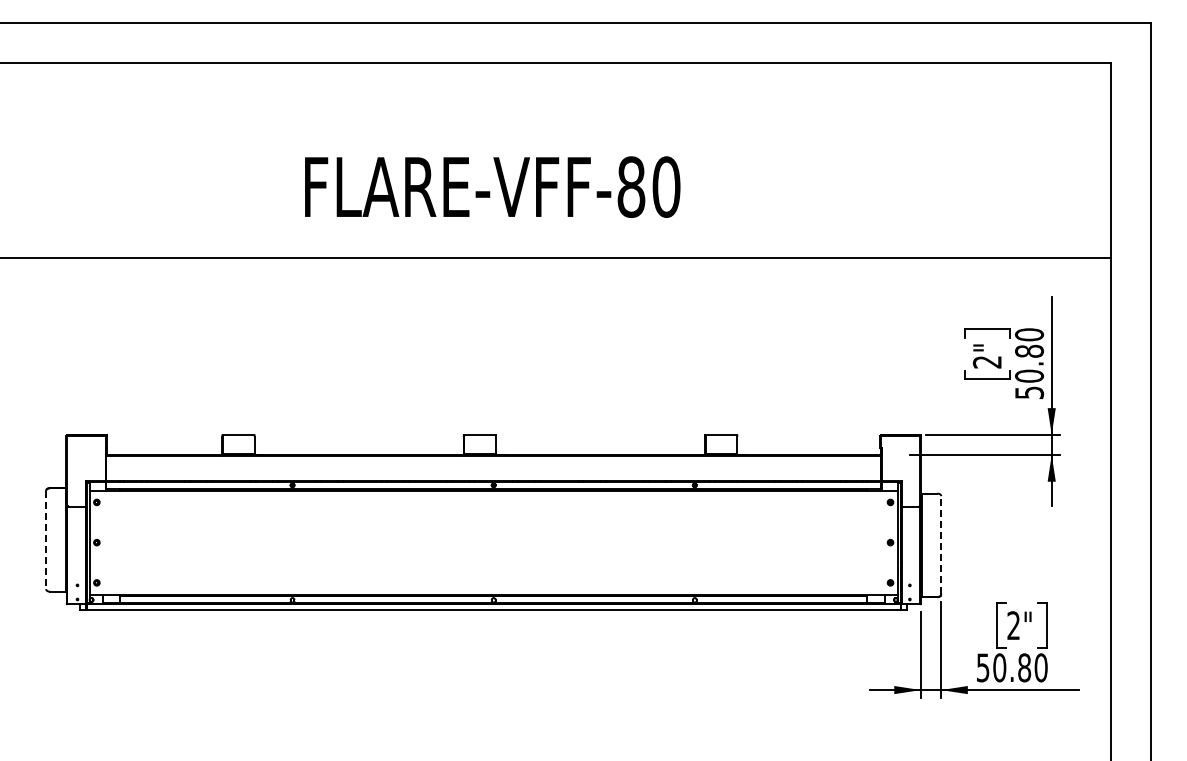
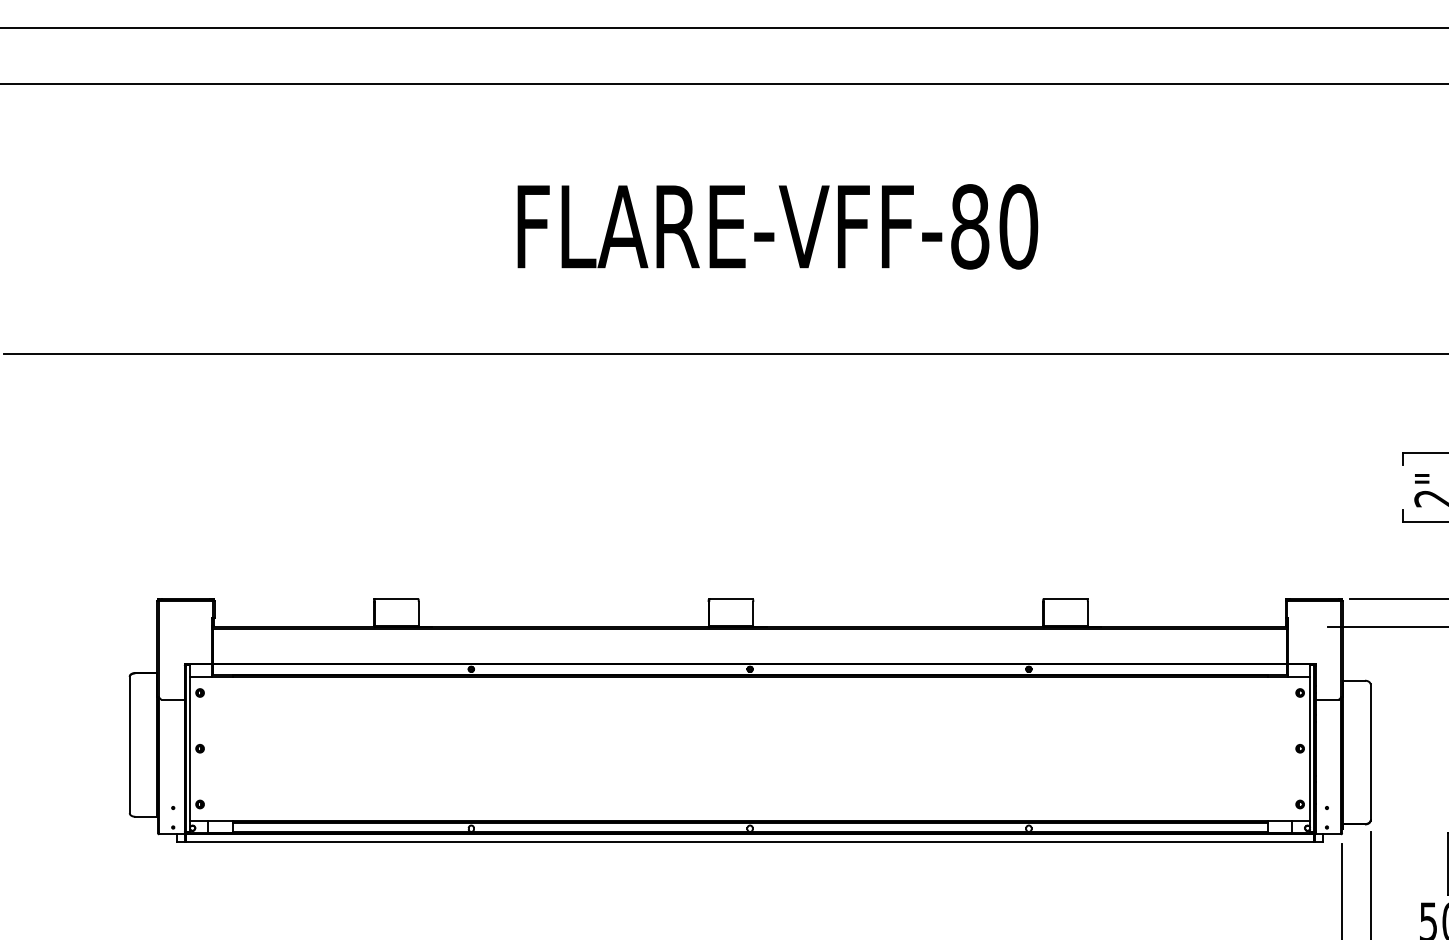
text: (492, 186) -> (777, 225), moved
line: (46, 540) -> (130, 745), dashed -> solid
line: (941, 544) -> (1370, 751), dashed -> solid

